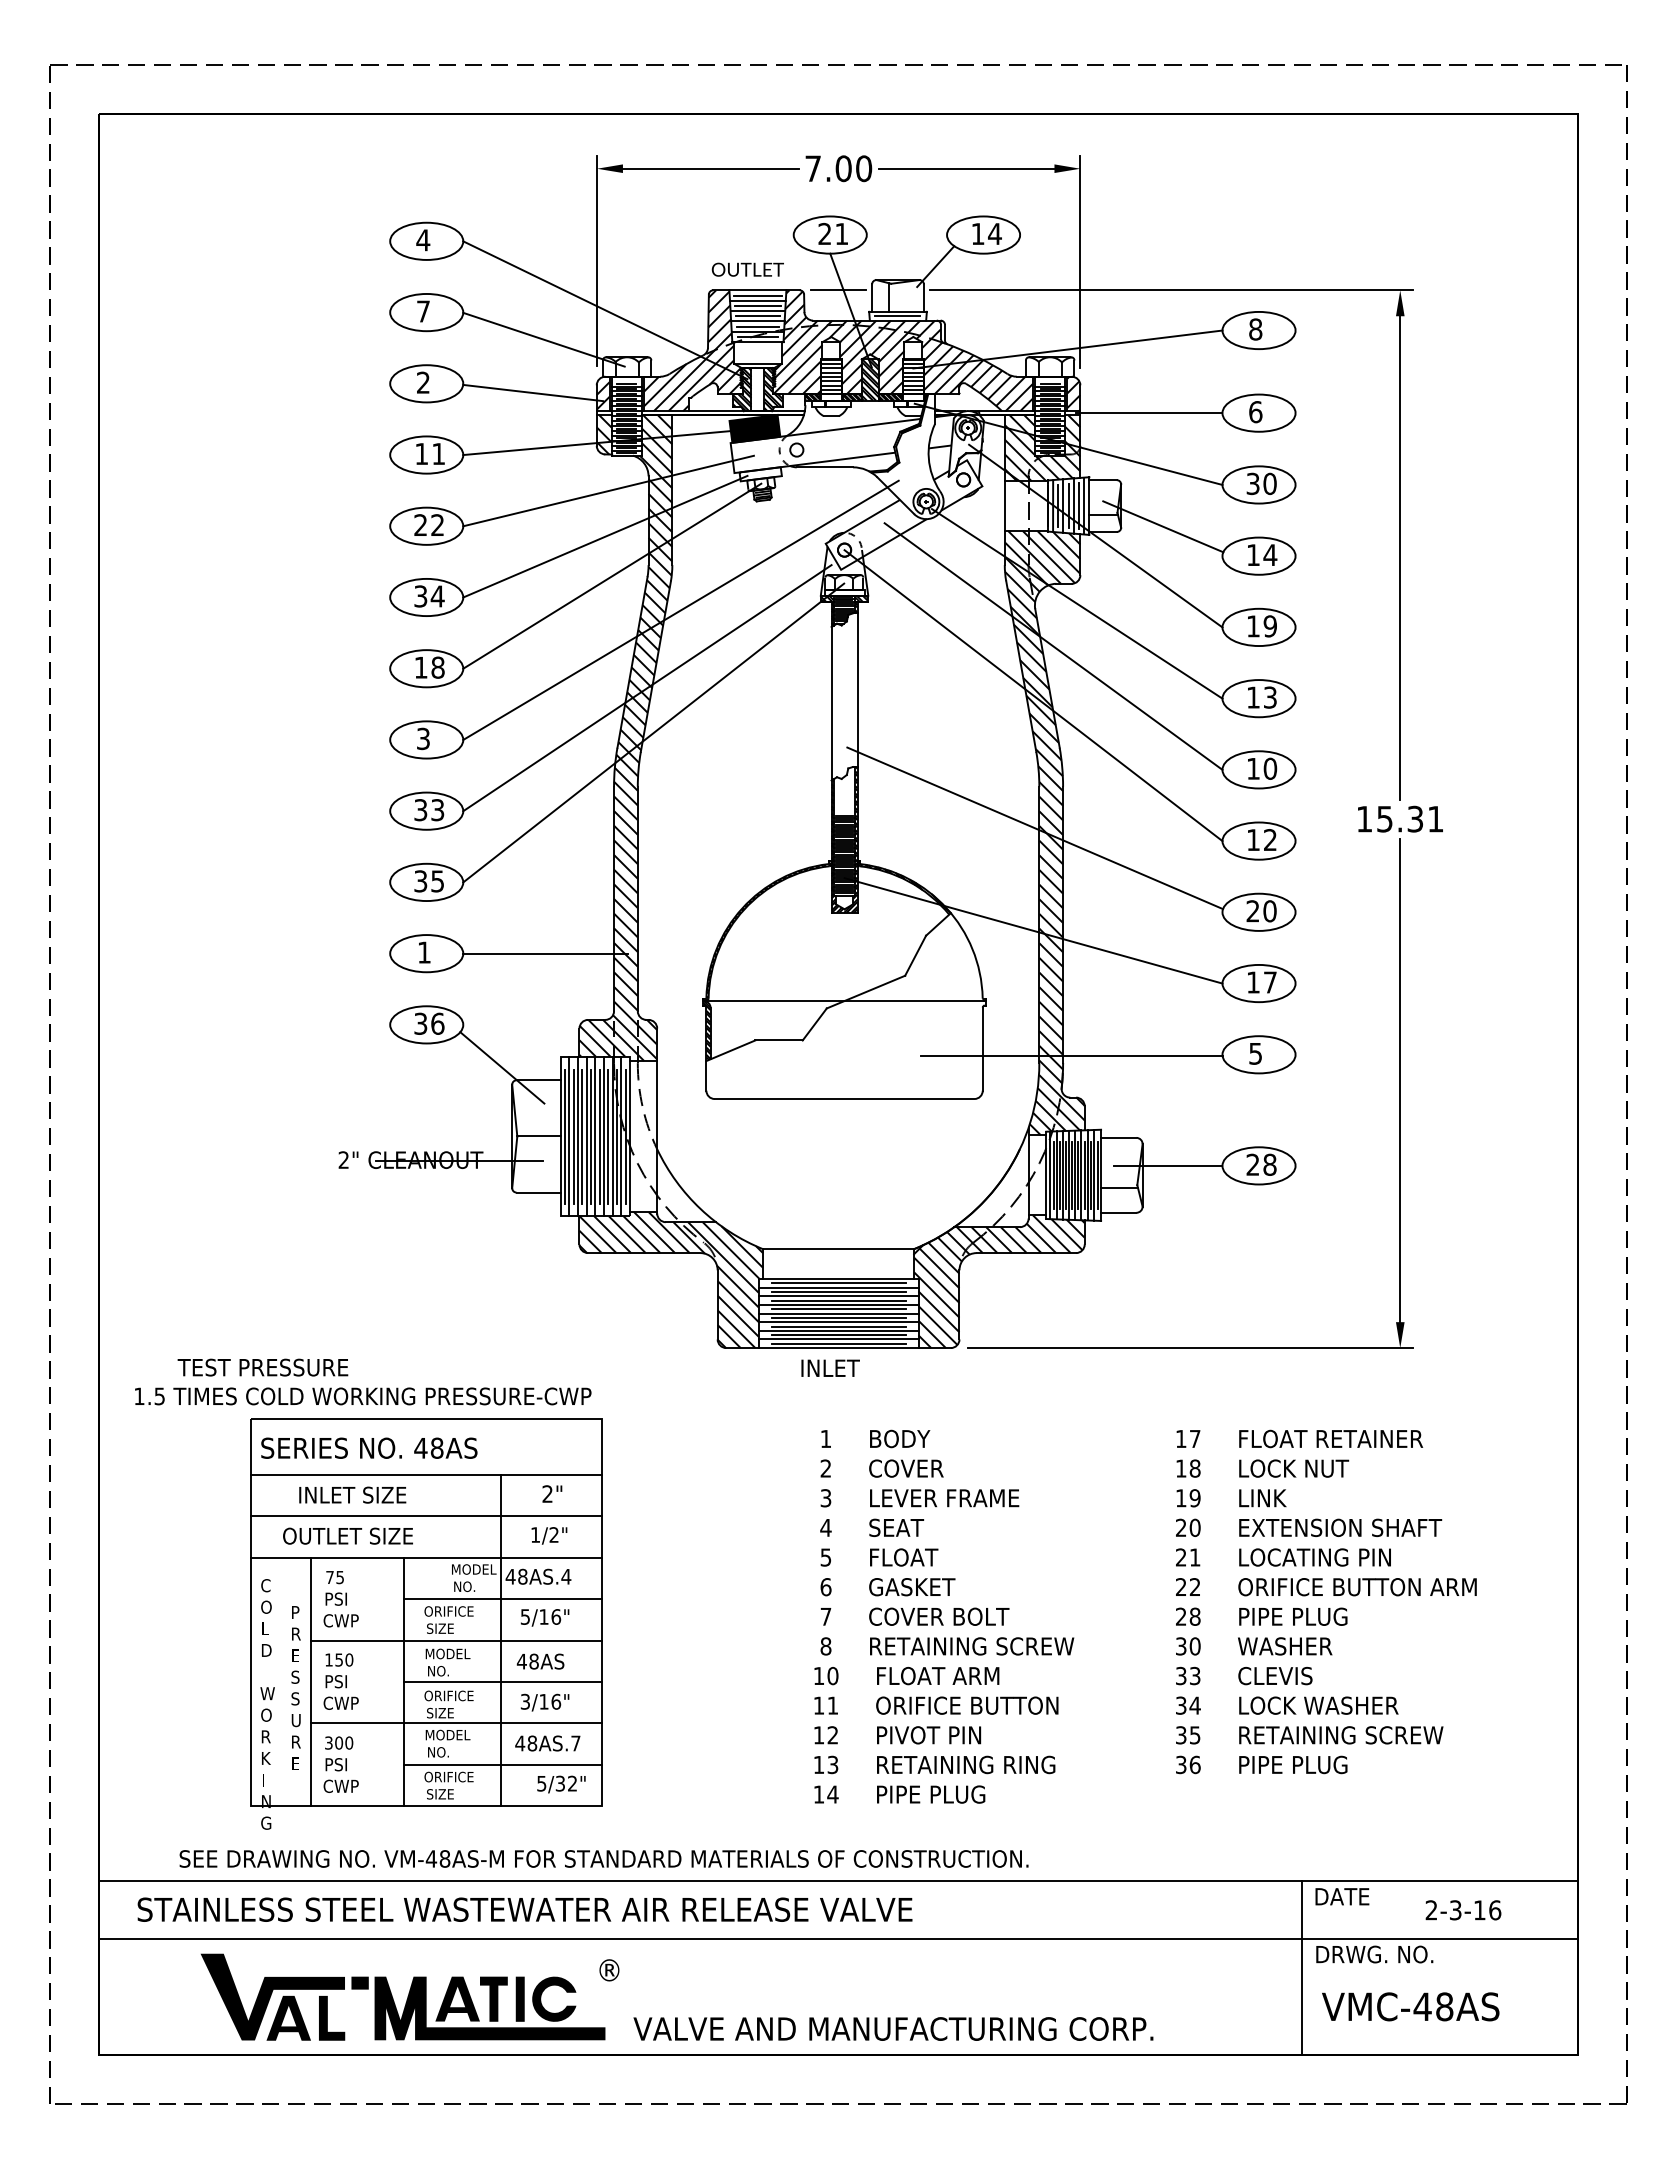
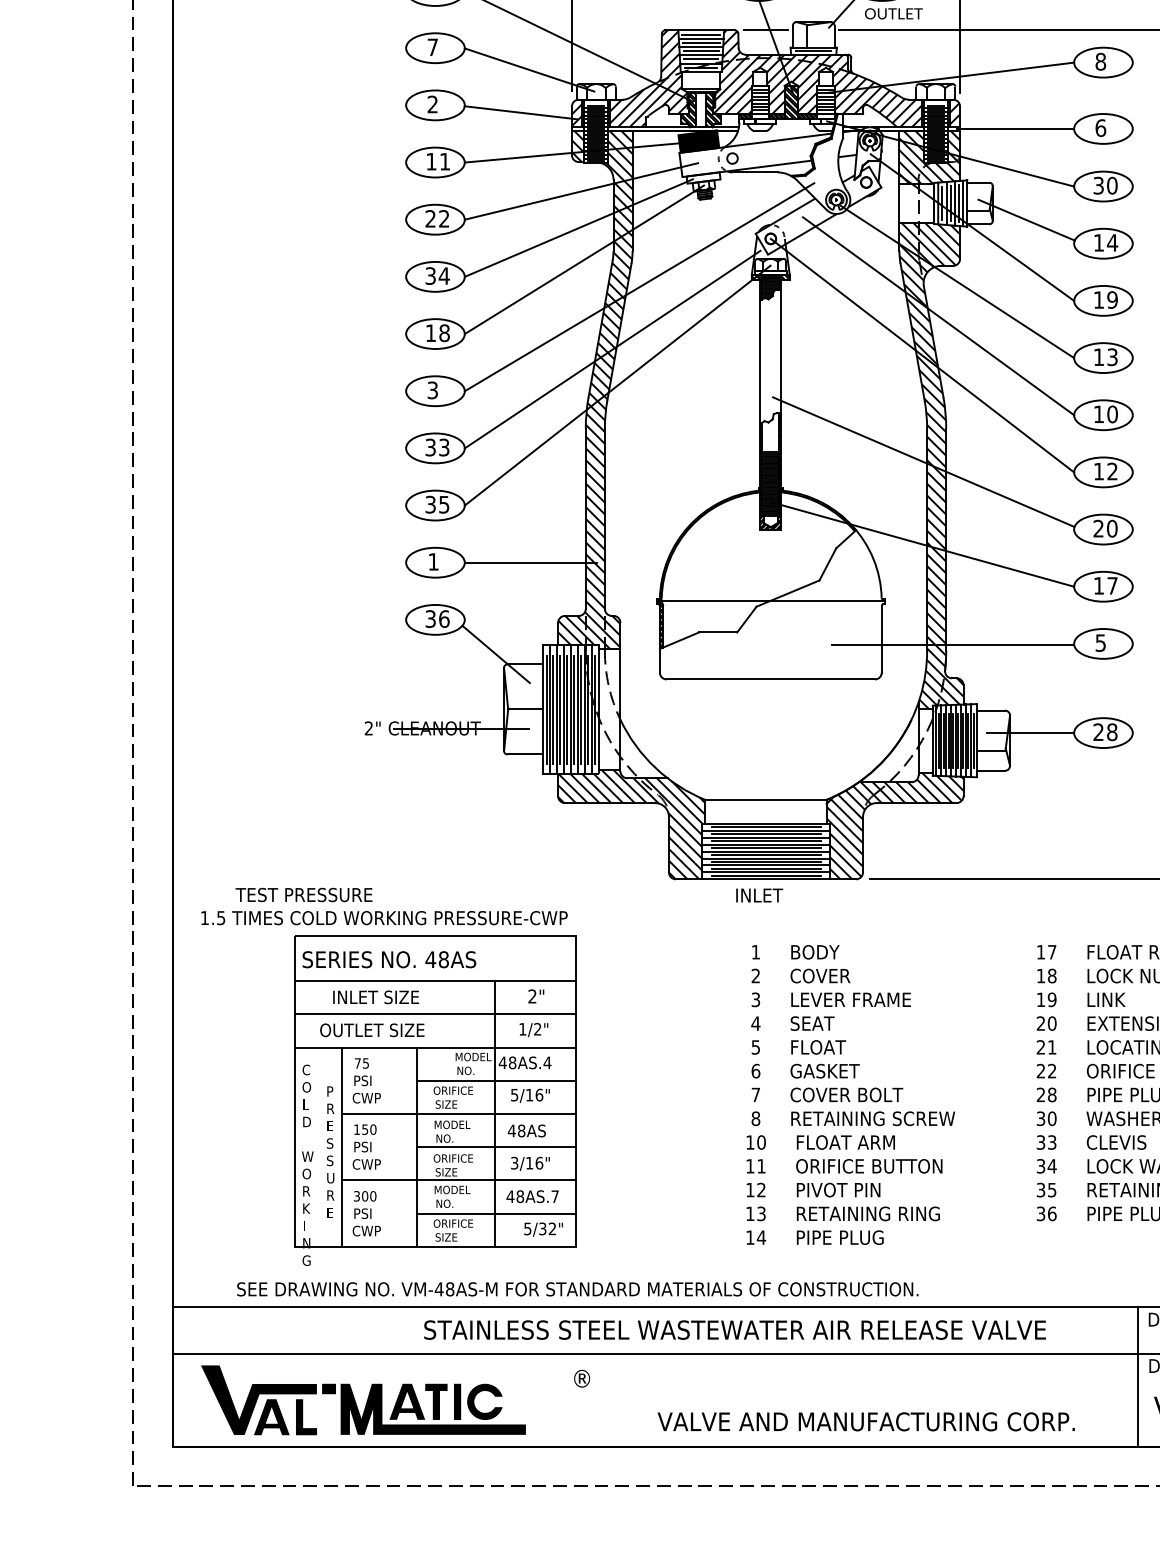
text: (747, 269) -> (893, 13), moved
text: (524, 1909) -> (734, 1329), moved
part: (402, 1996) -> (363, 1399), moved
text: (893, 2028) -> (866, 1421), moved

